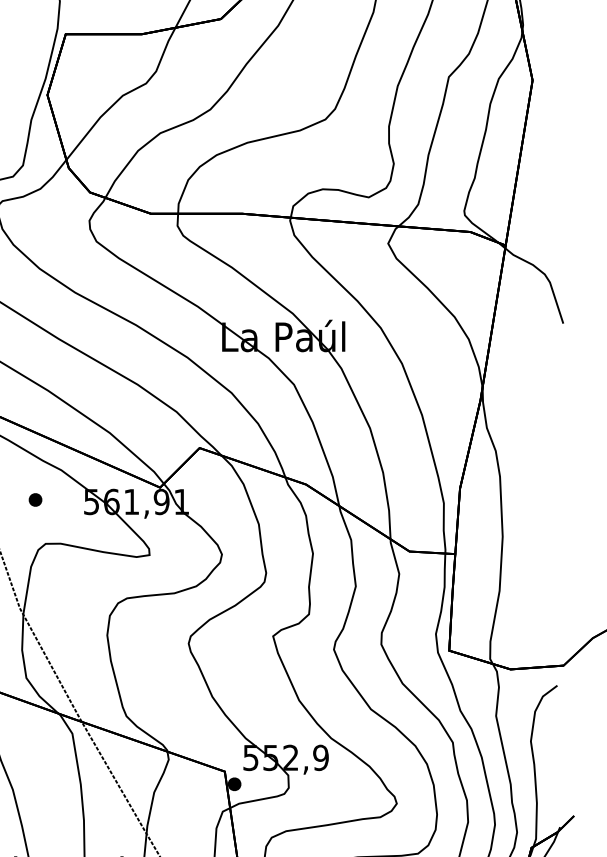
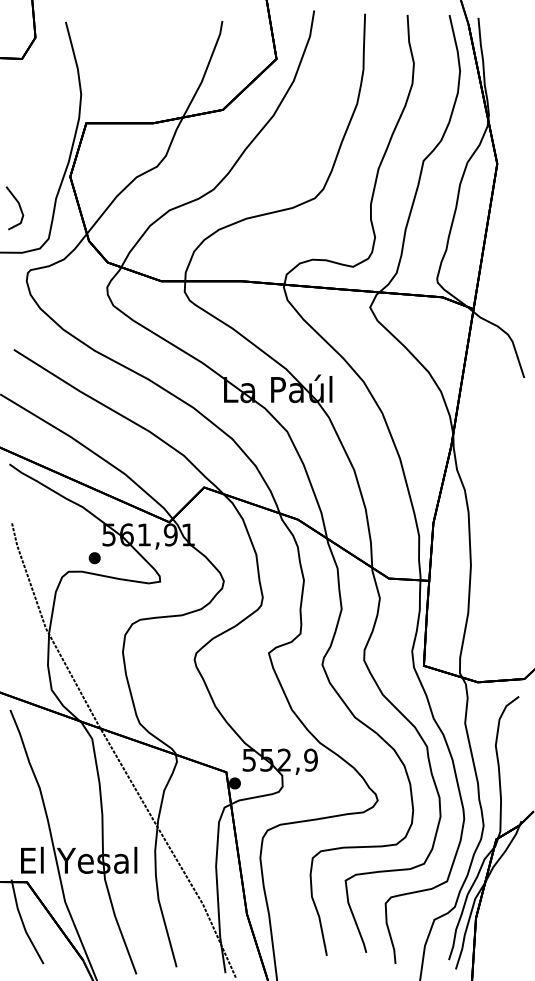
part: (35, 500) -> (94, 558), moved

